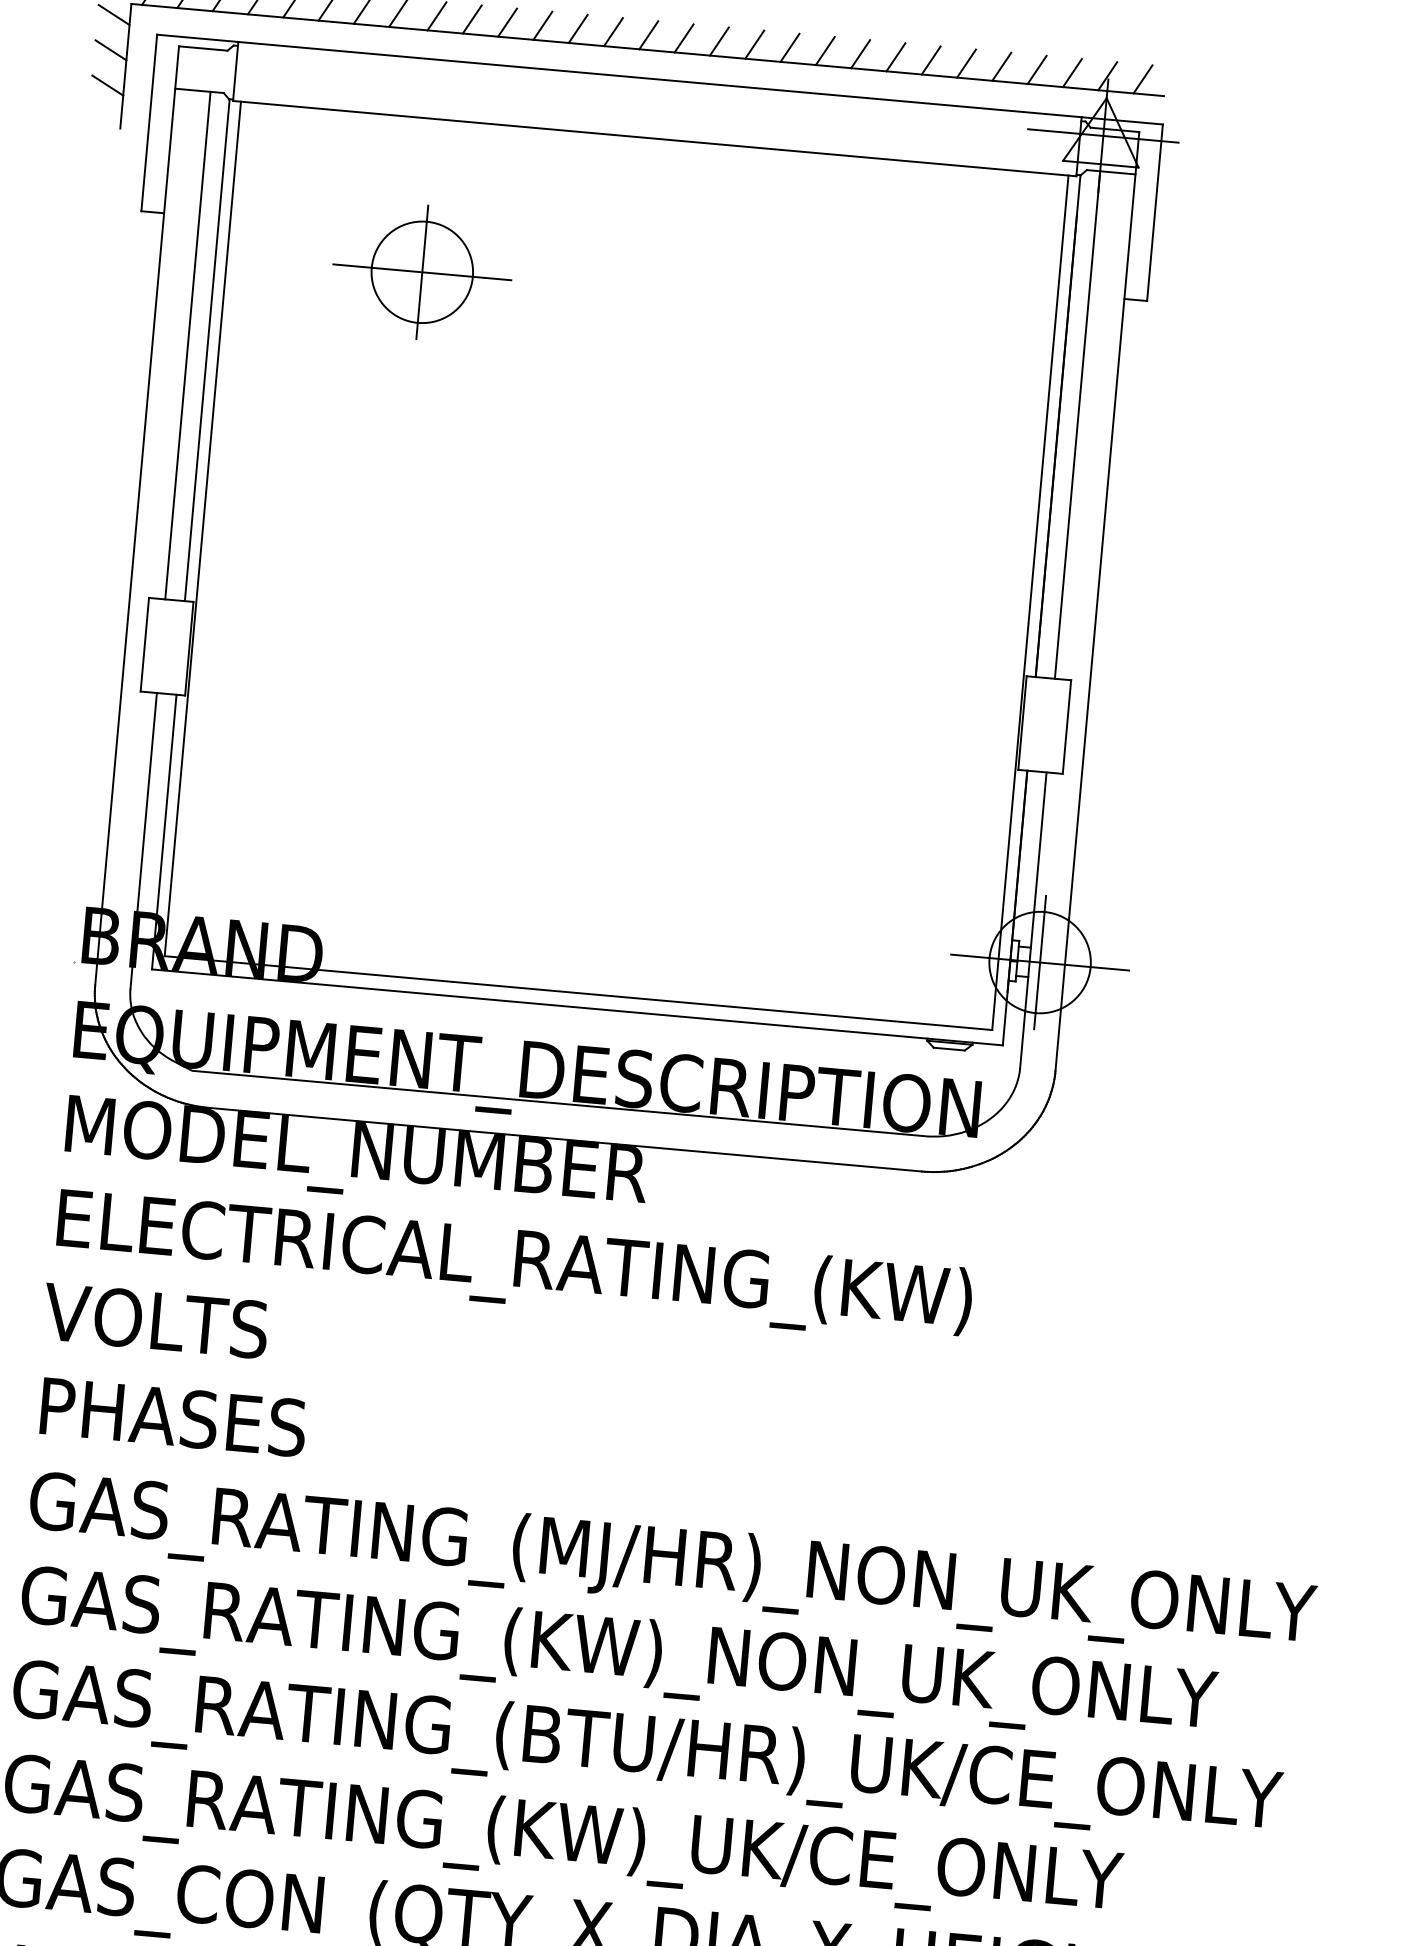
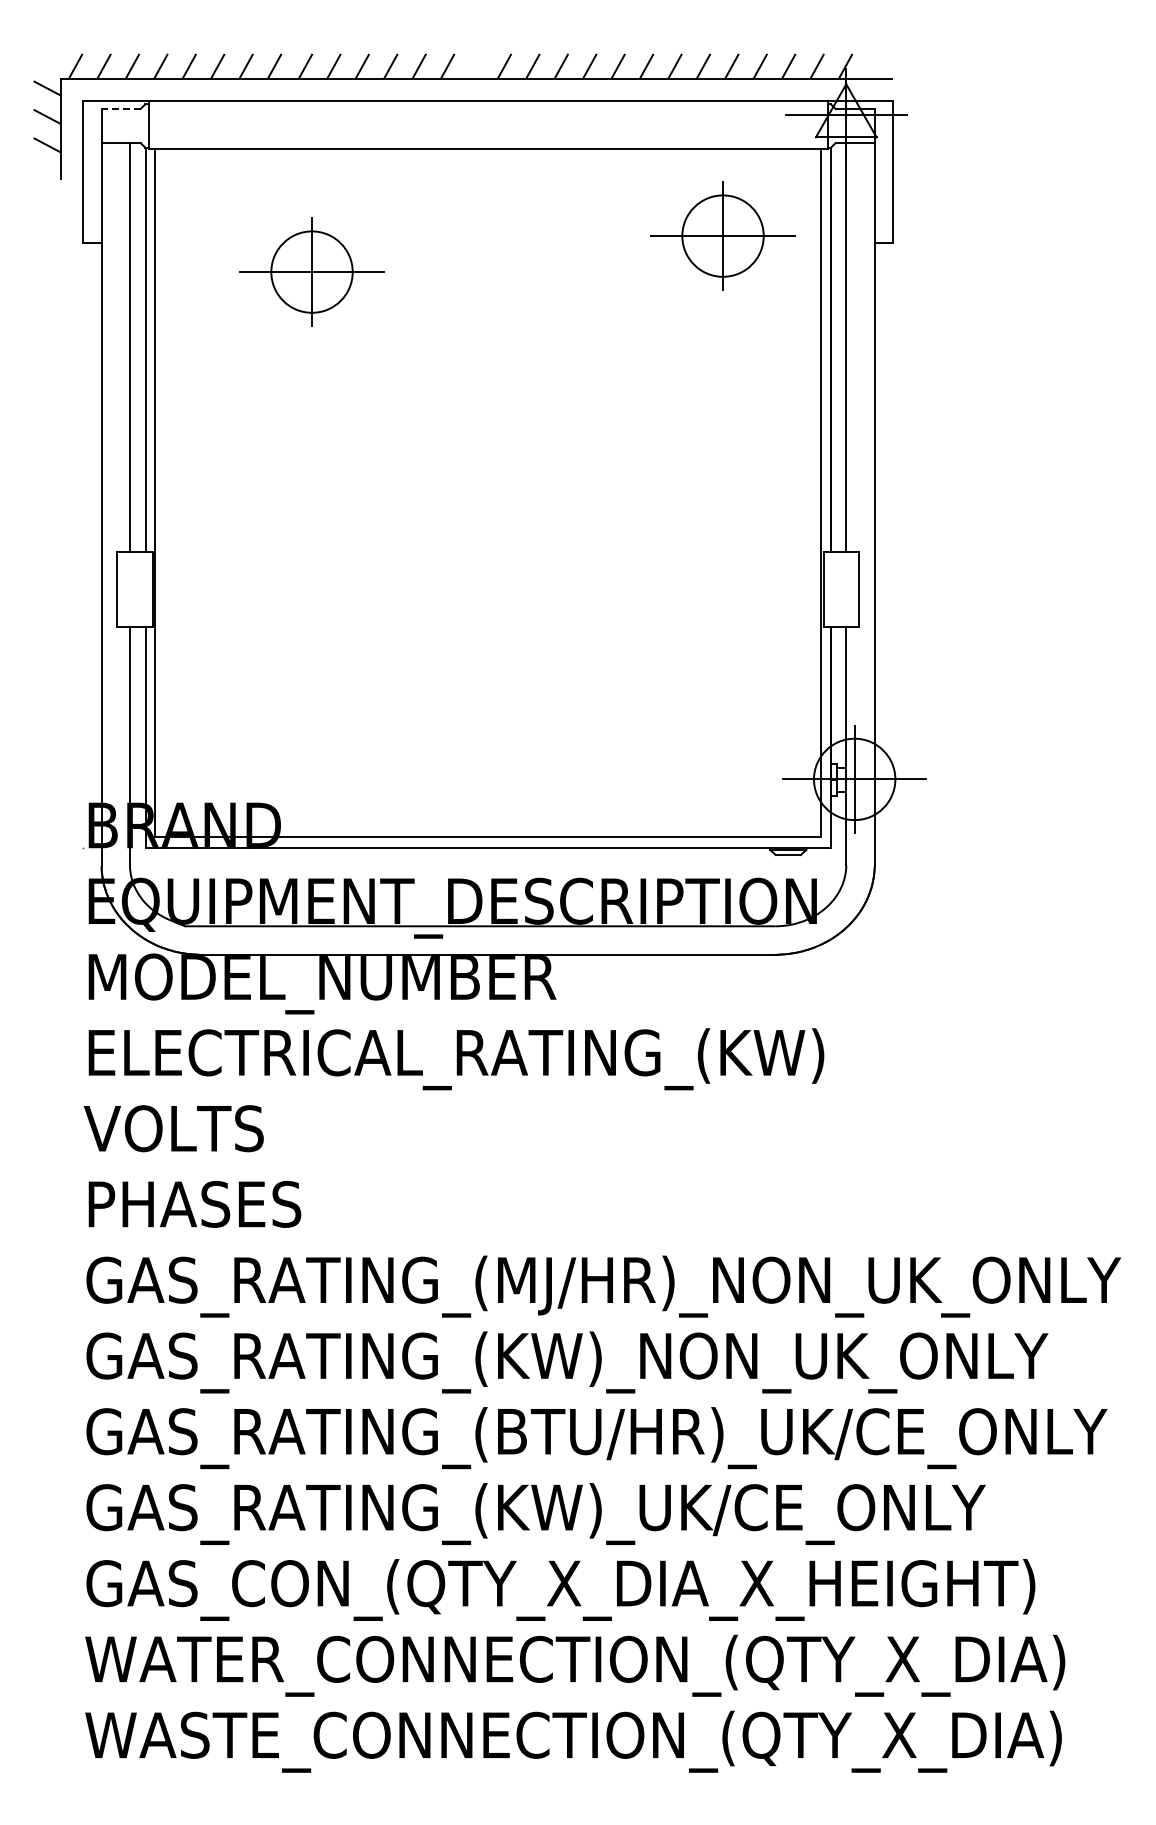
line: (648, 35) -> (475, 66), removed
line: (203, 47) -> (121, 108), solid -> dashed
line: (1142, 79) -> (873, 66), removed
part: (936, 272) -> (722, 235), added

